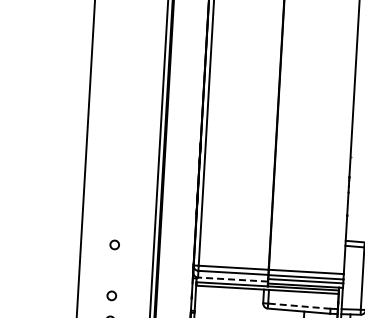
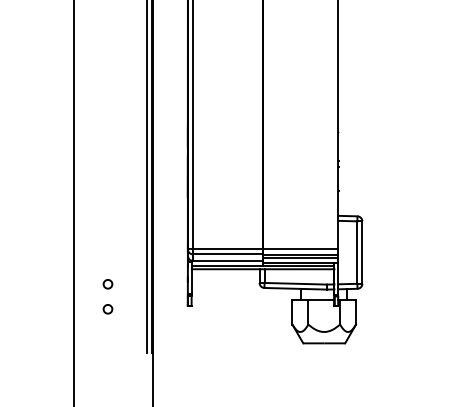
circle: (114, 245) -> (107, 233), removed
line: (232, 280) -> (227, 261), dashed -> solid
line: (299, 305) -> (295, 283), dashed -> solid

